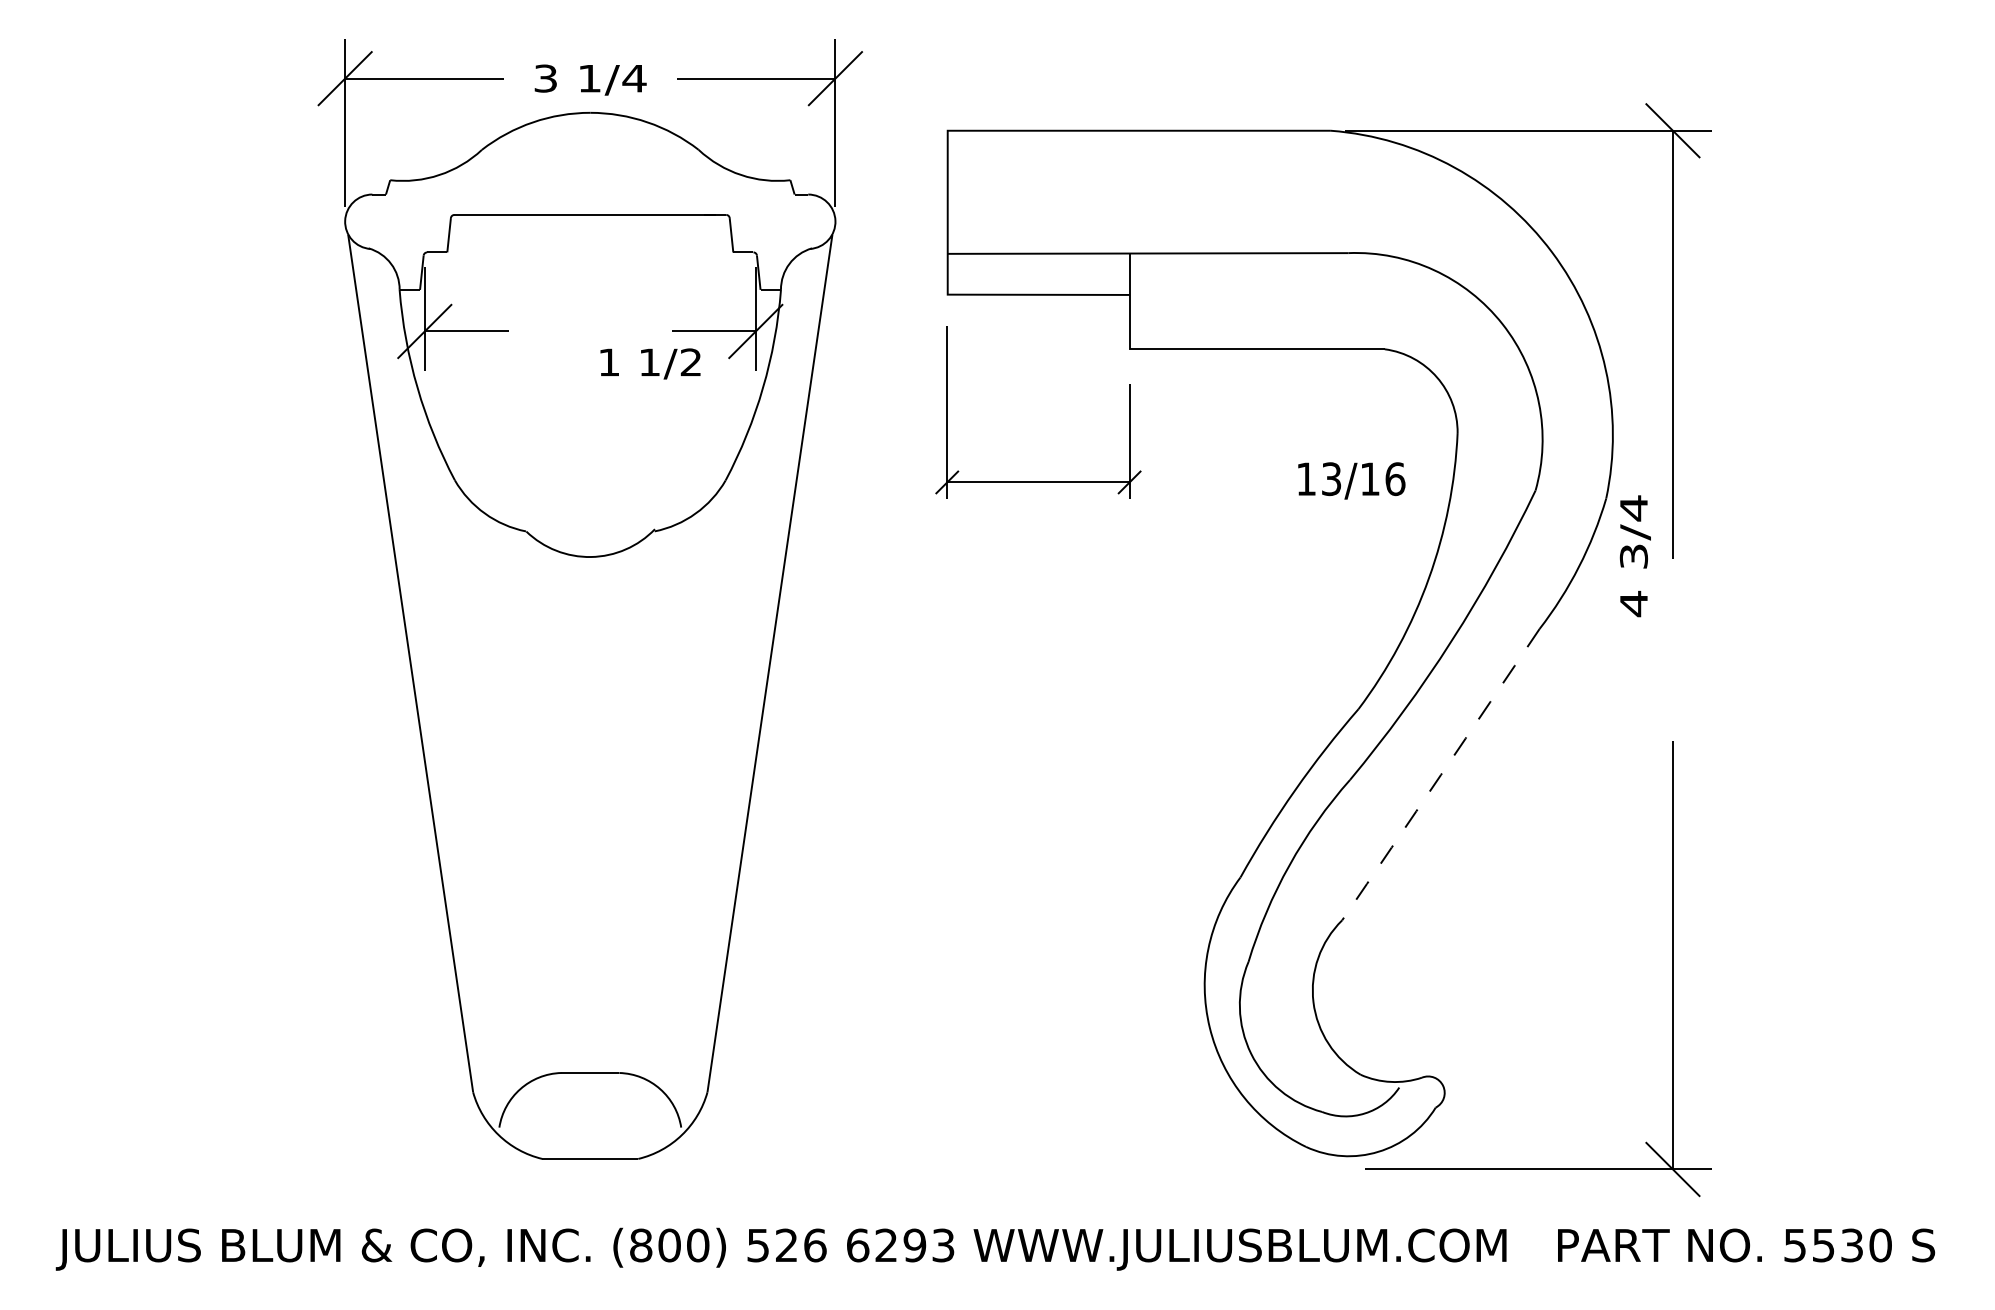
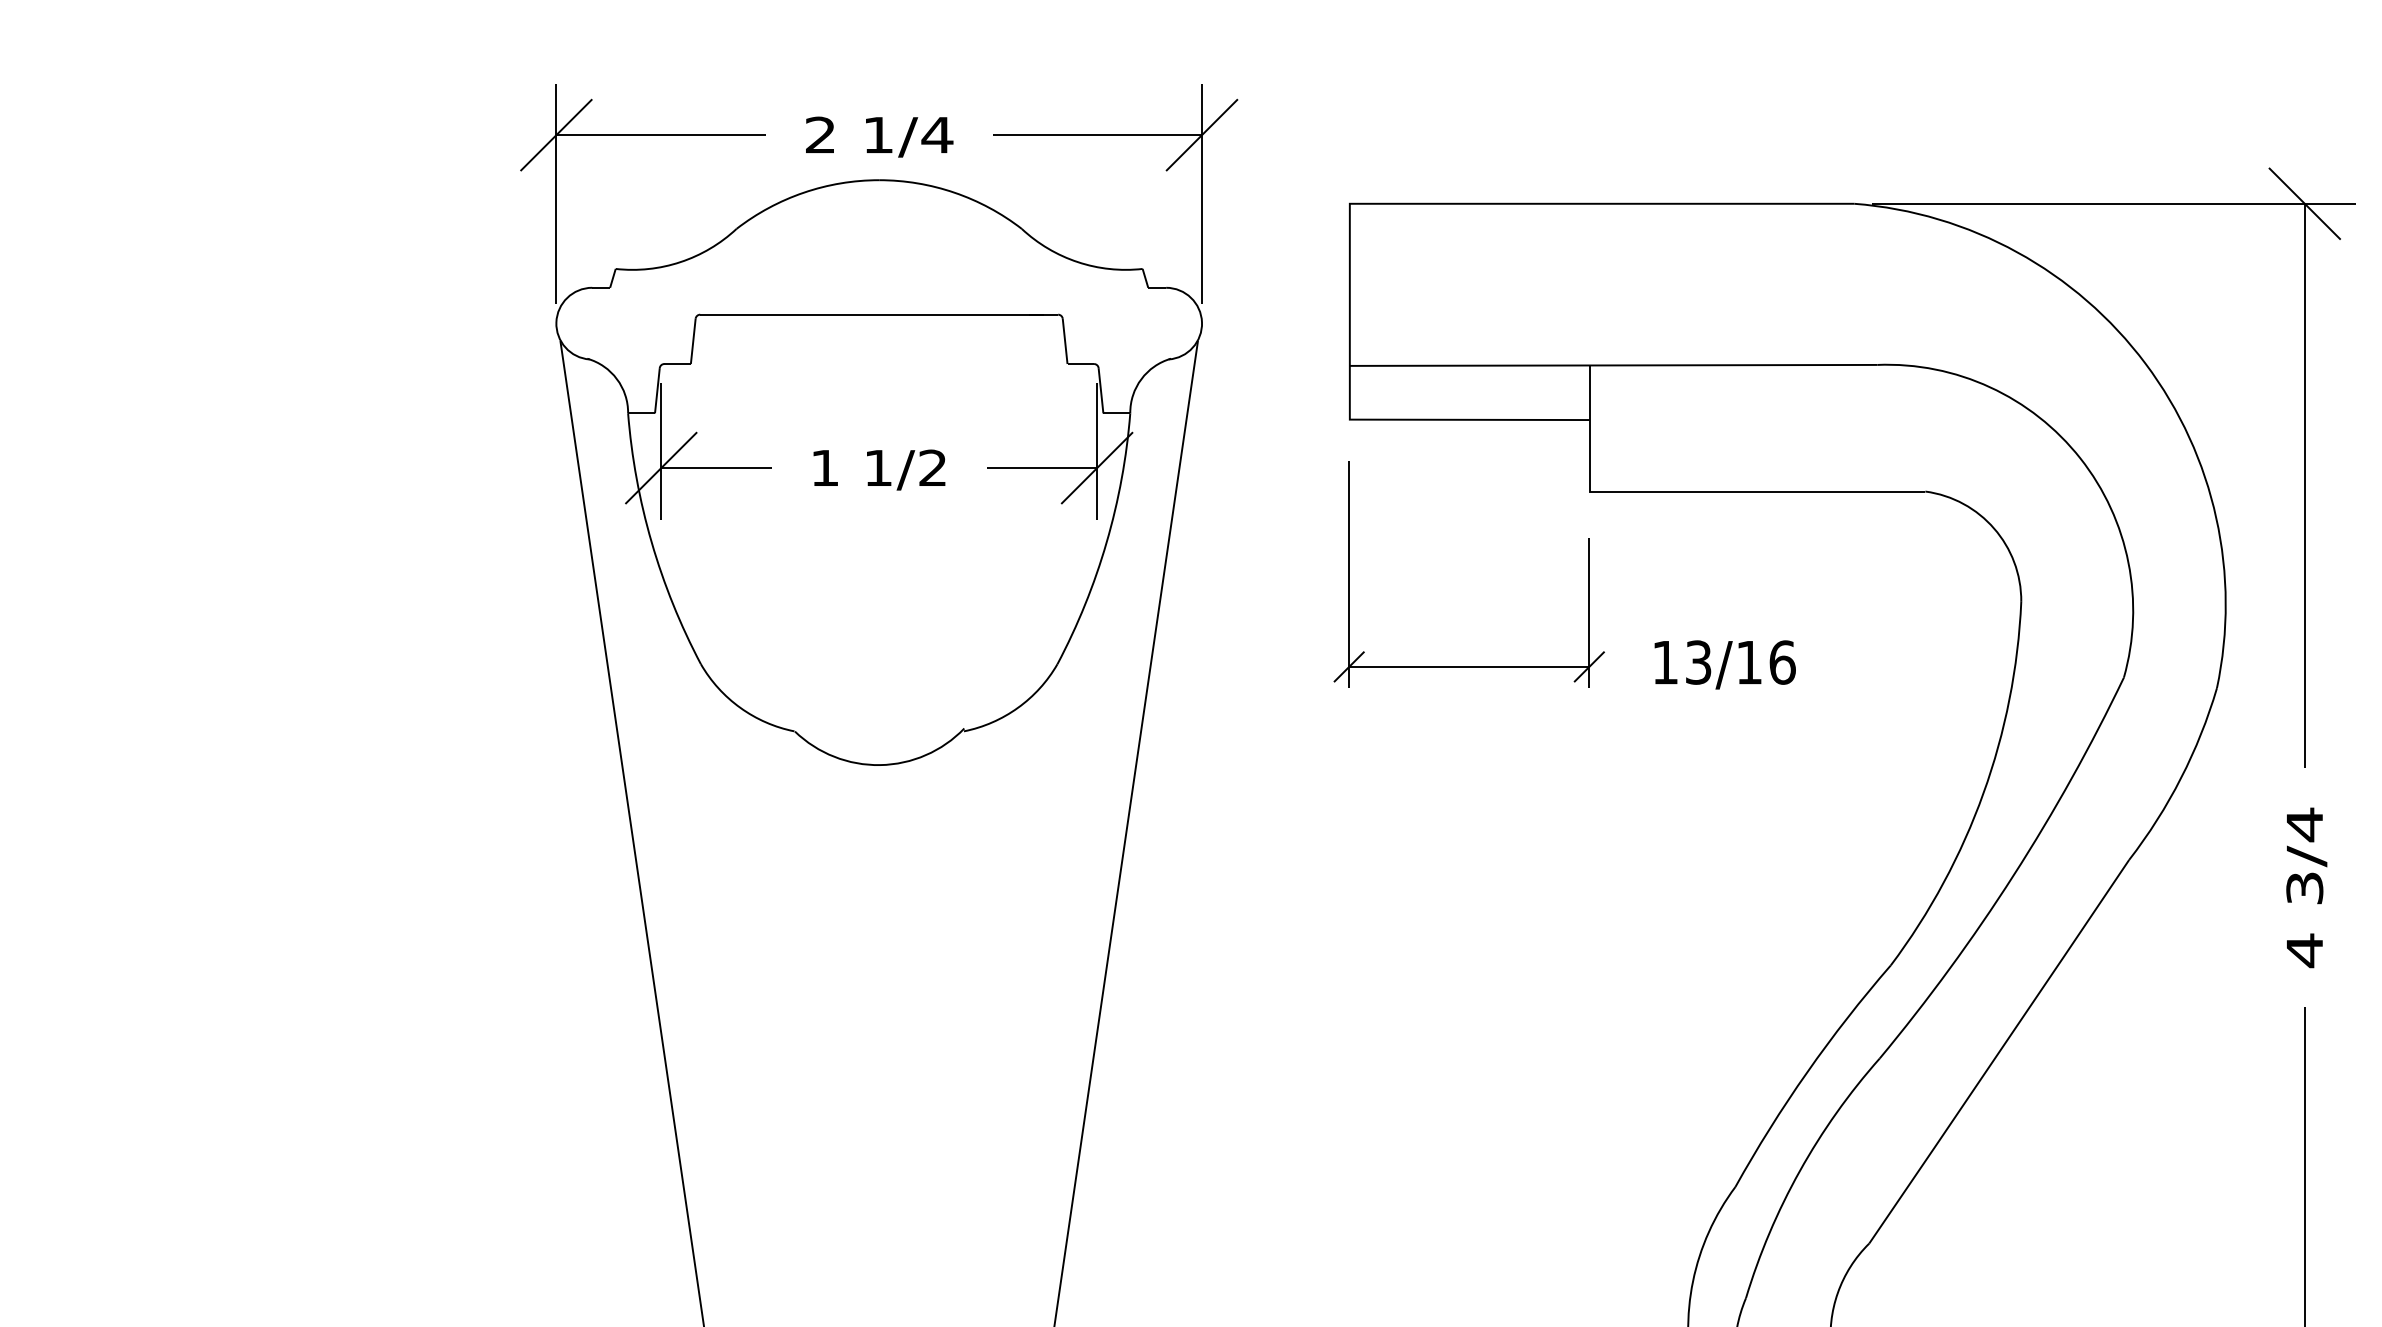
text: (545, 78) -> (820, 134), 3 -> 2
text: (650, 363) -> (879, 469), moved
text: (1351, 480) -> (1724, 664), moved
text: (1634, 556) -> (2305, 888), moved
arc: (1441, 774) -> (2000, 1051), dashed -> solid

